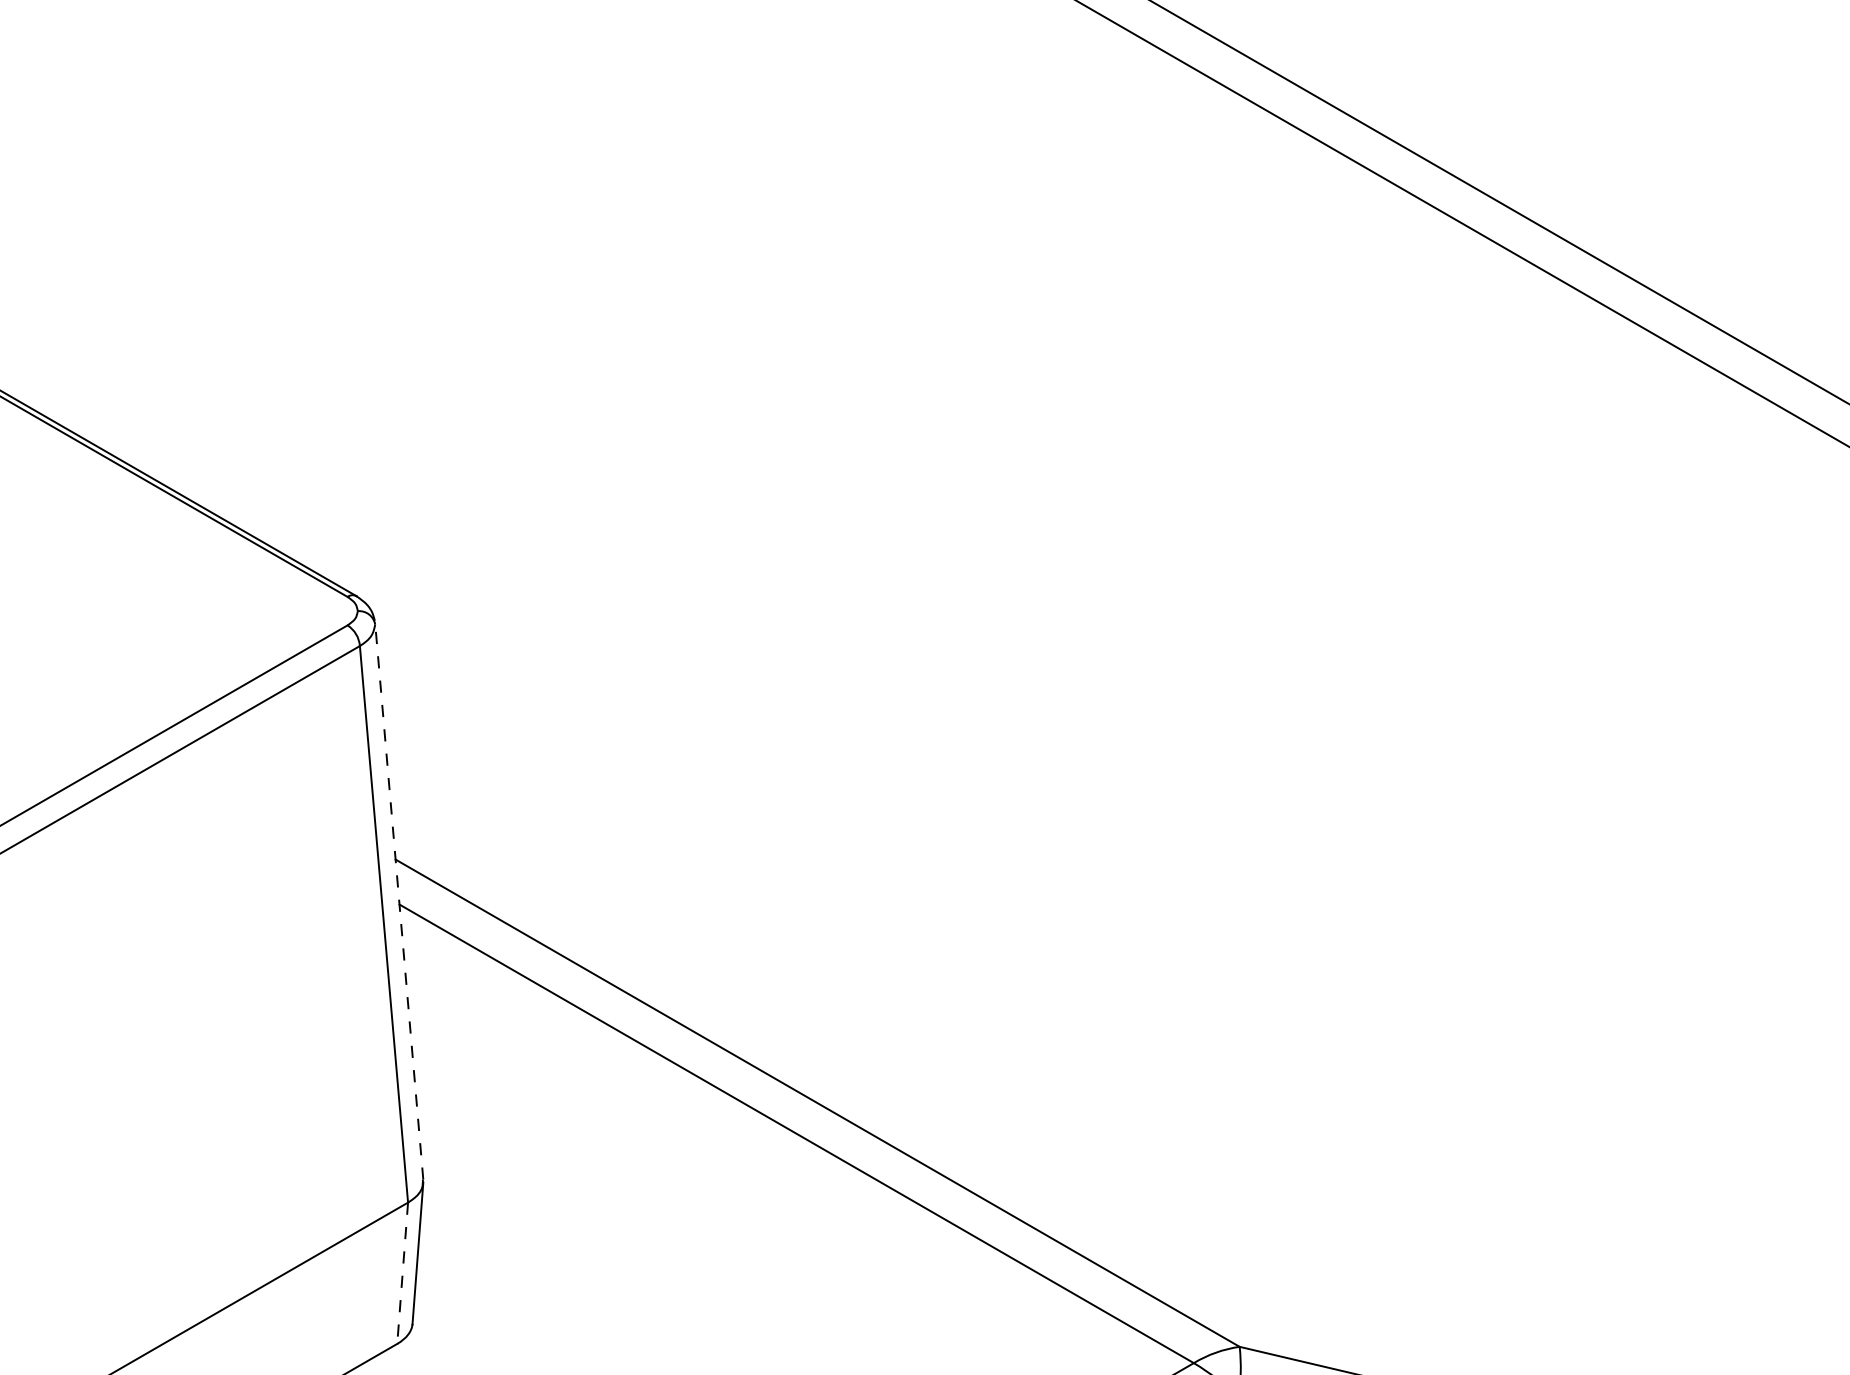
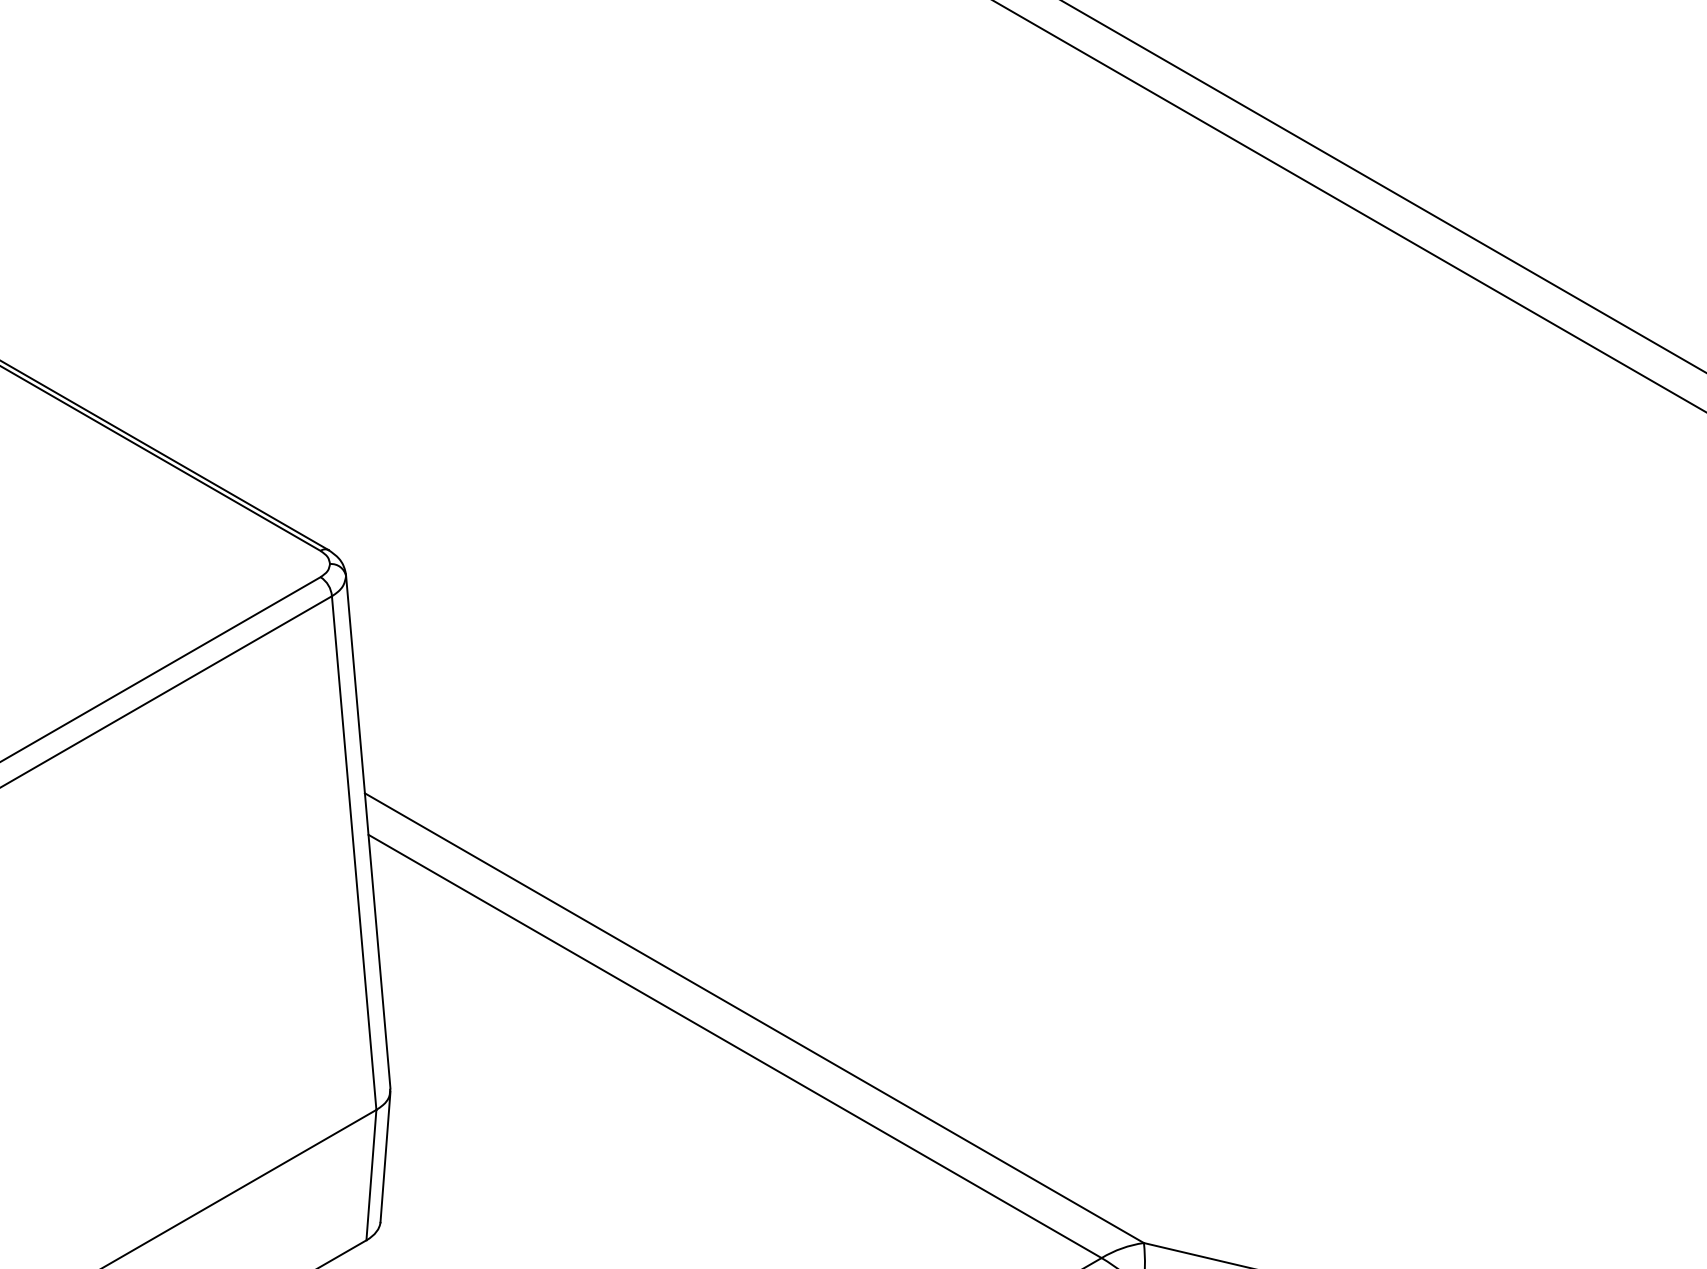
line: (399, 899) -> (368, 830), dashed -> solid
line: (402, 1273) -> (371, 1175), dashed -> solid

